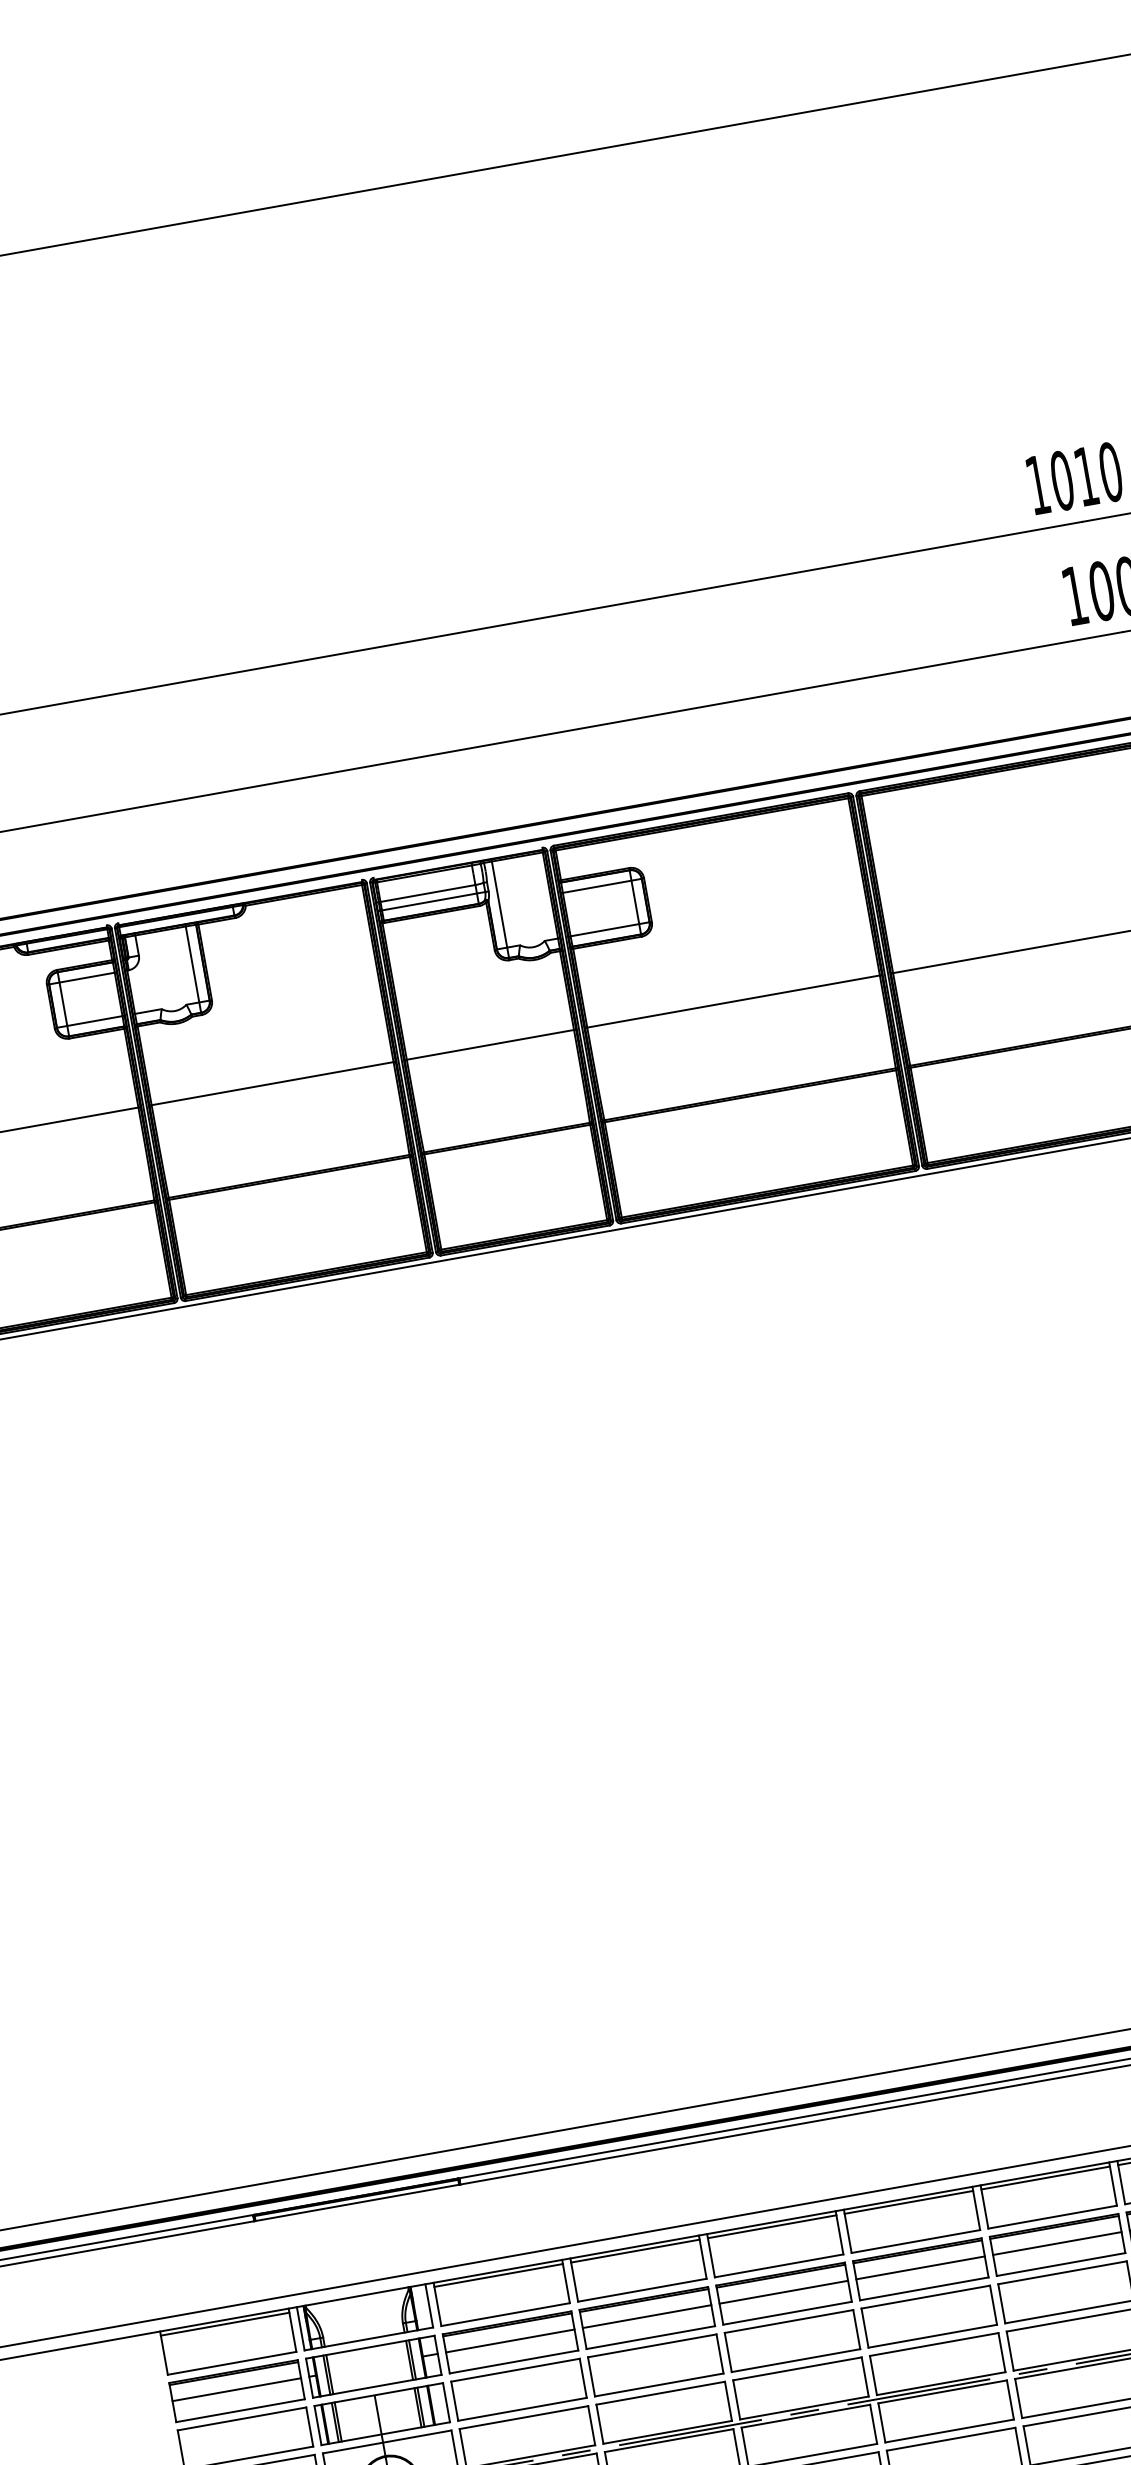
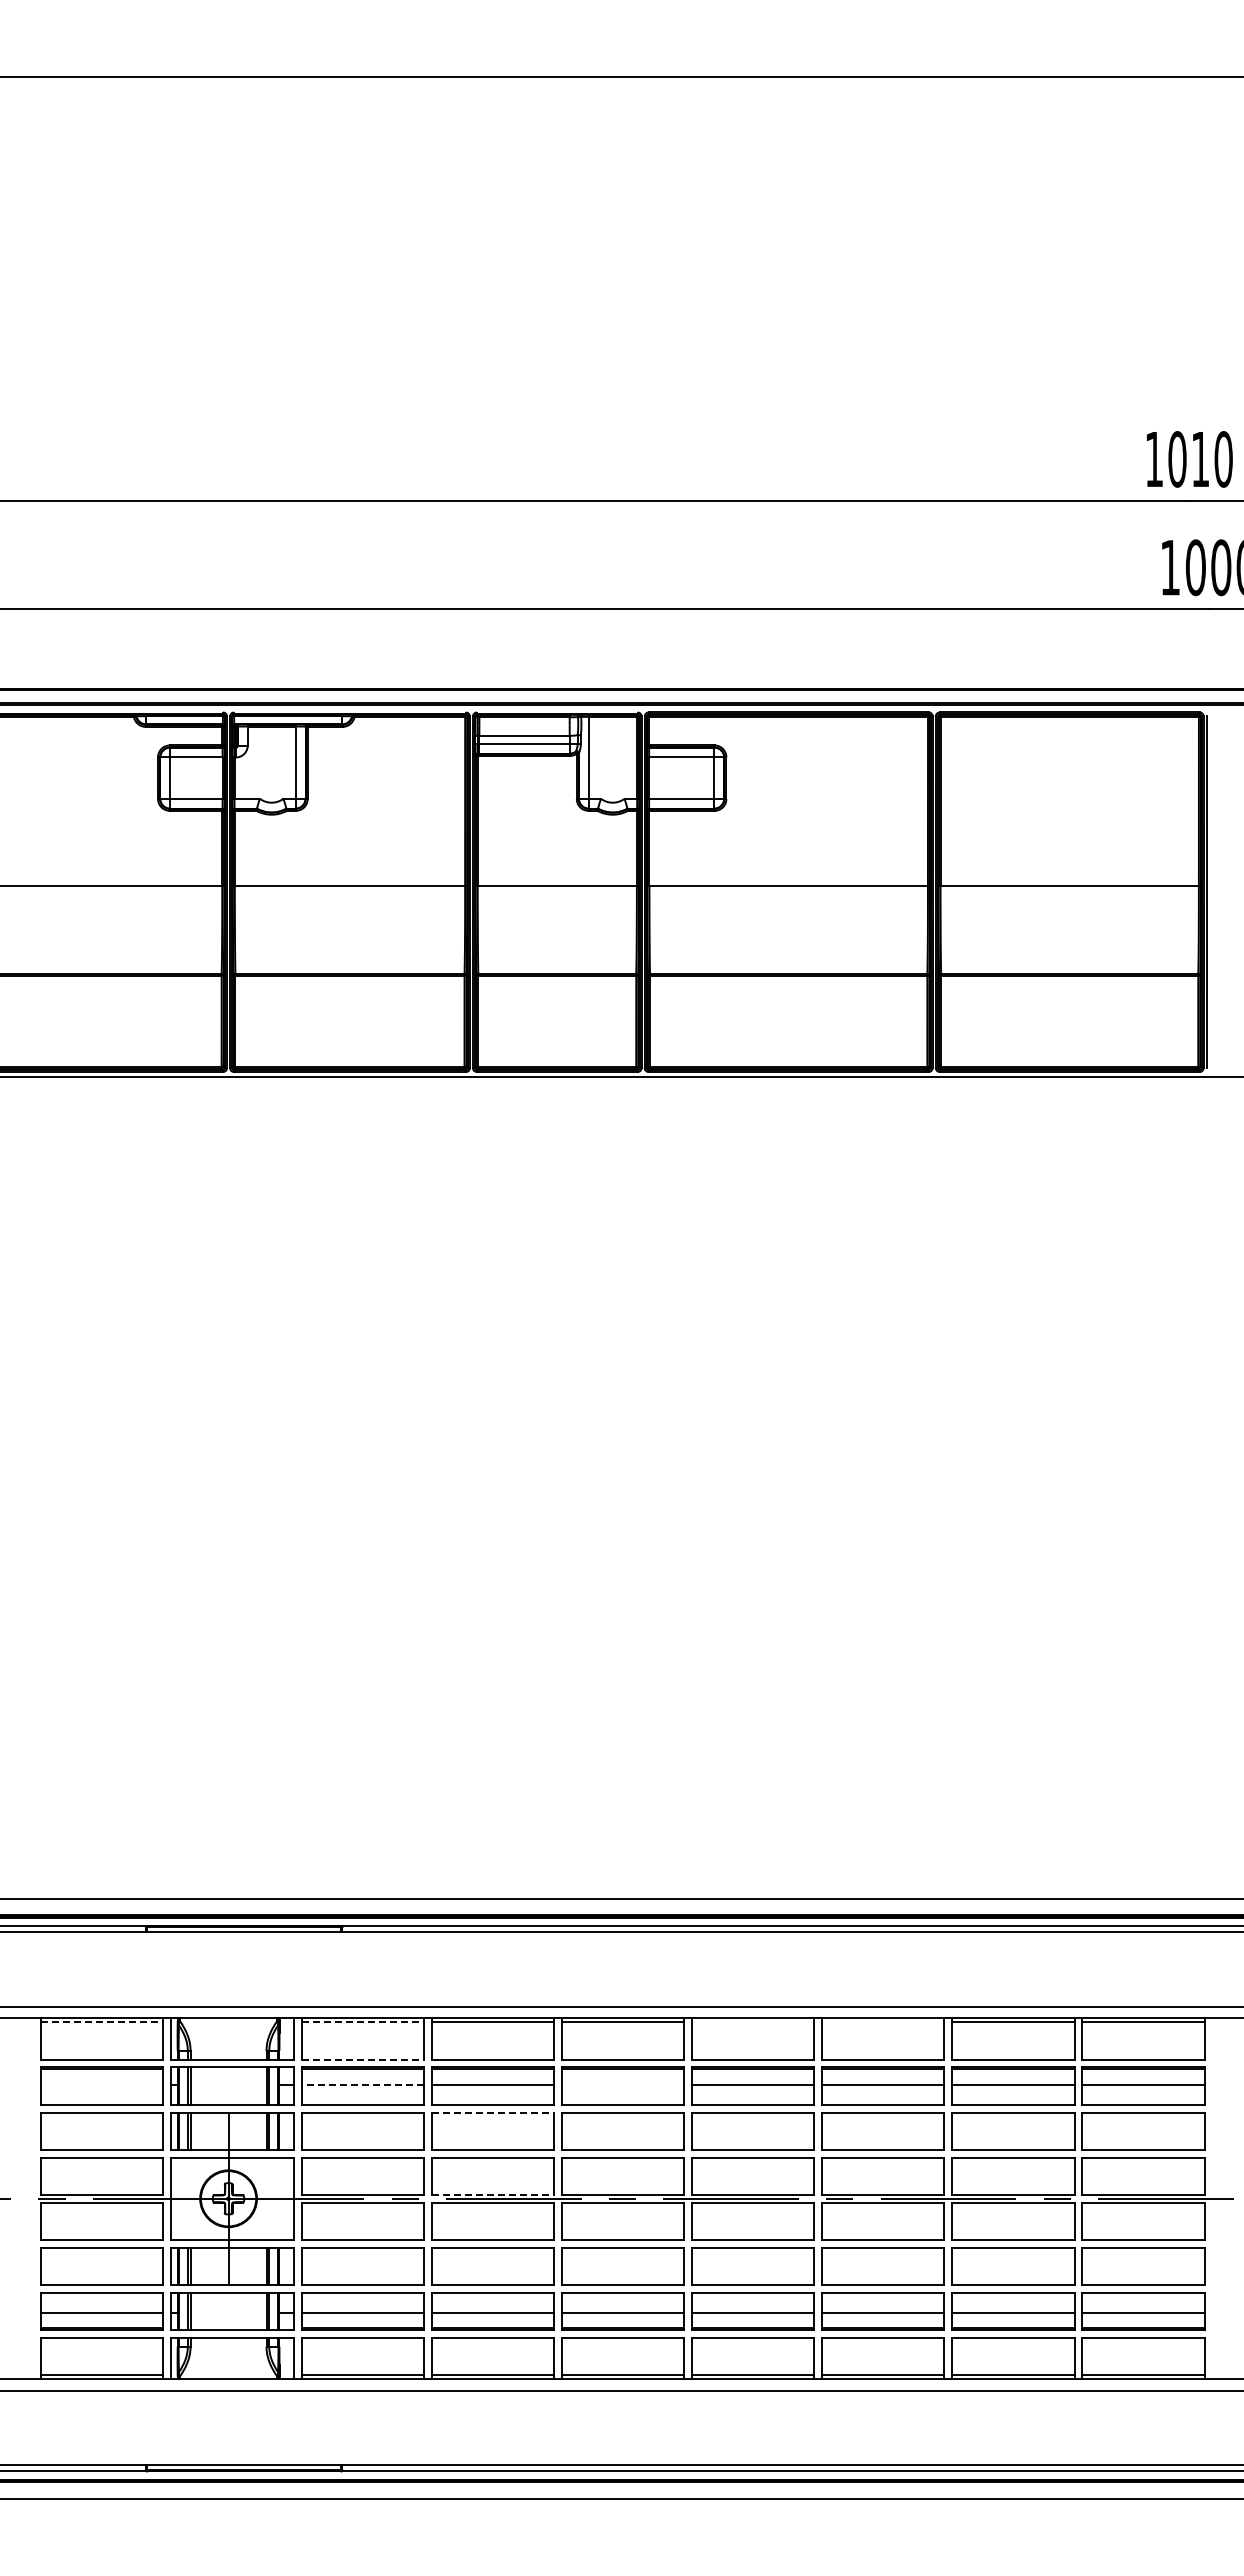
line: (1045, 2178) -> (883, 2022), removed
line: (908, 2202) -> (752, 2022), removed
line: (499, 2275) -> (363, 2022), solid -> dashed
line: (783, 2292) -> (622, 2084), removed
line: (506, 2314) -> (363, 2059), solid -> dashed
line: (225, 2324) -> (102, 2022), solid -> dashed
line: (510, 2340) -> (362, 2084), solid -> dashed
line: (652, 2345) -> (493, 2112), solid -> dashed
line: (236, 2389) -> (102, 2084), removed
line: (668, 2431) -> (493, 2194), solid -> dashed

